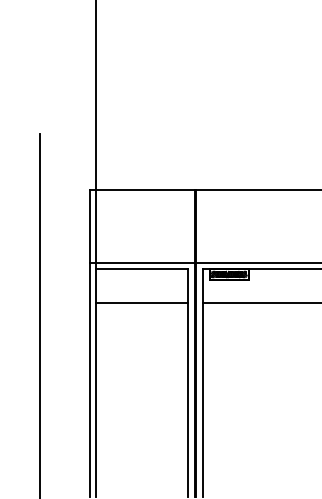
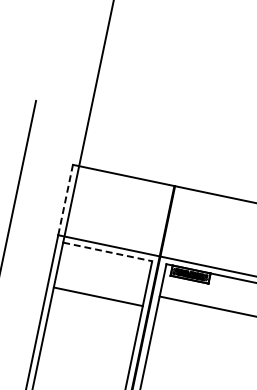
line: (89, 225) -> (65, 199), solid -> dashed
line: (142, 269) -> (107, 252), solid -> dashed
line: (142, 302) -> (98, 296), moved

